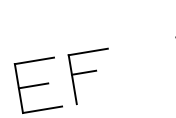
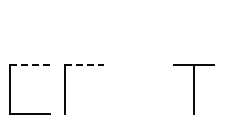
line: (88, 51) -> (84, 64), solid -> dashed
line: (34, 60) -> (30, 64), solid -> dashed
line: (83, 72) -> (76, 84), removed
line: (33, 86) -> (24, 89), removed

